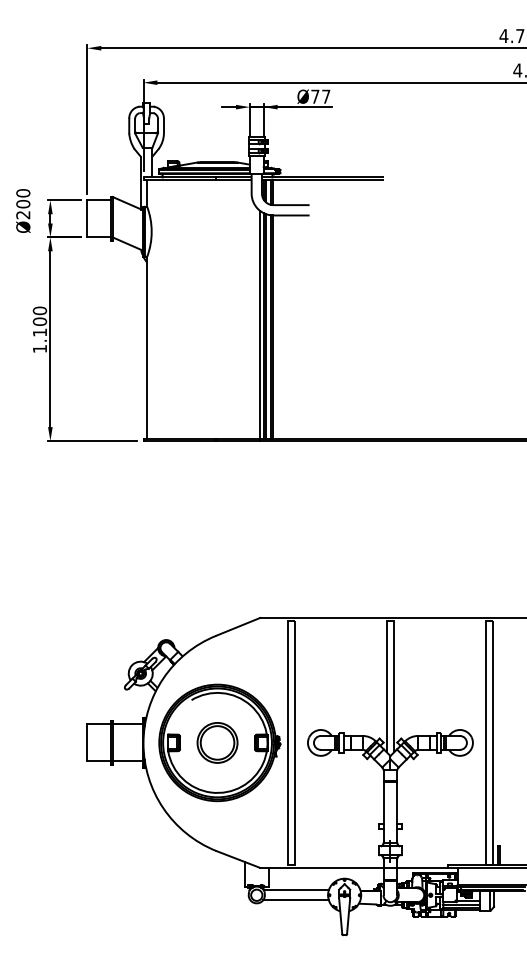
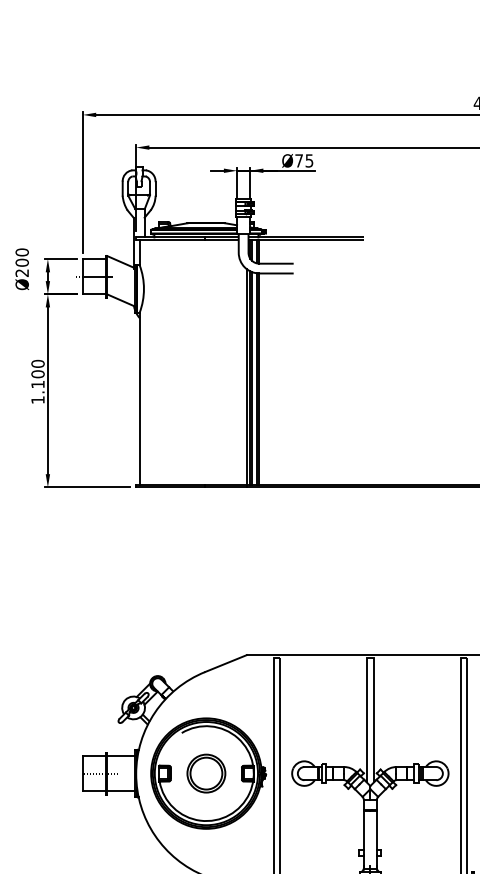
text: (326, 96) -> (309, 160), Ø77 -> Ø75

